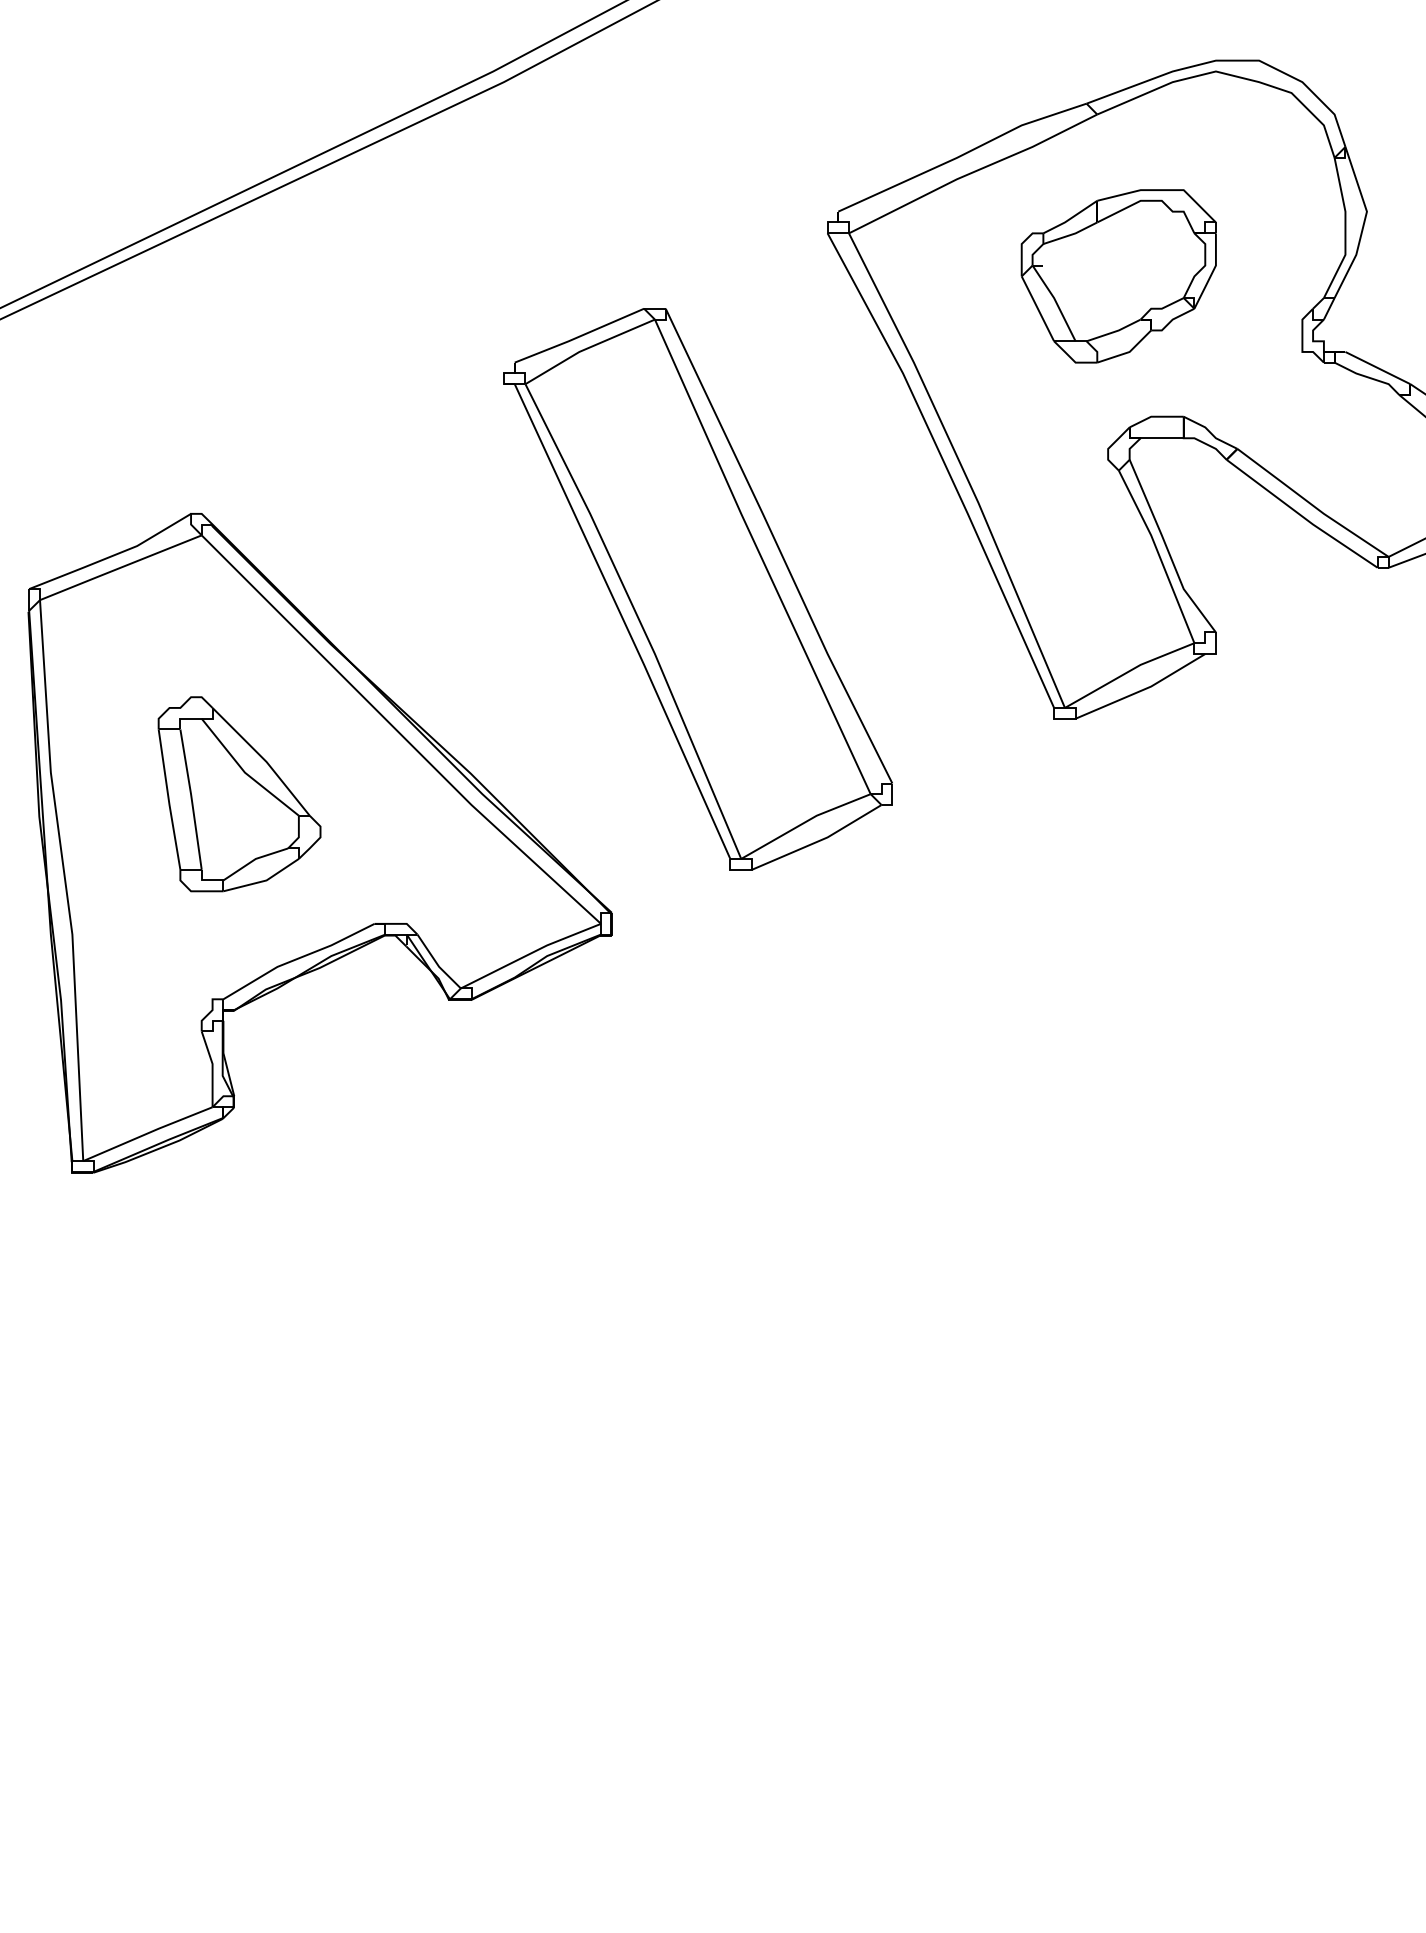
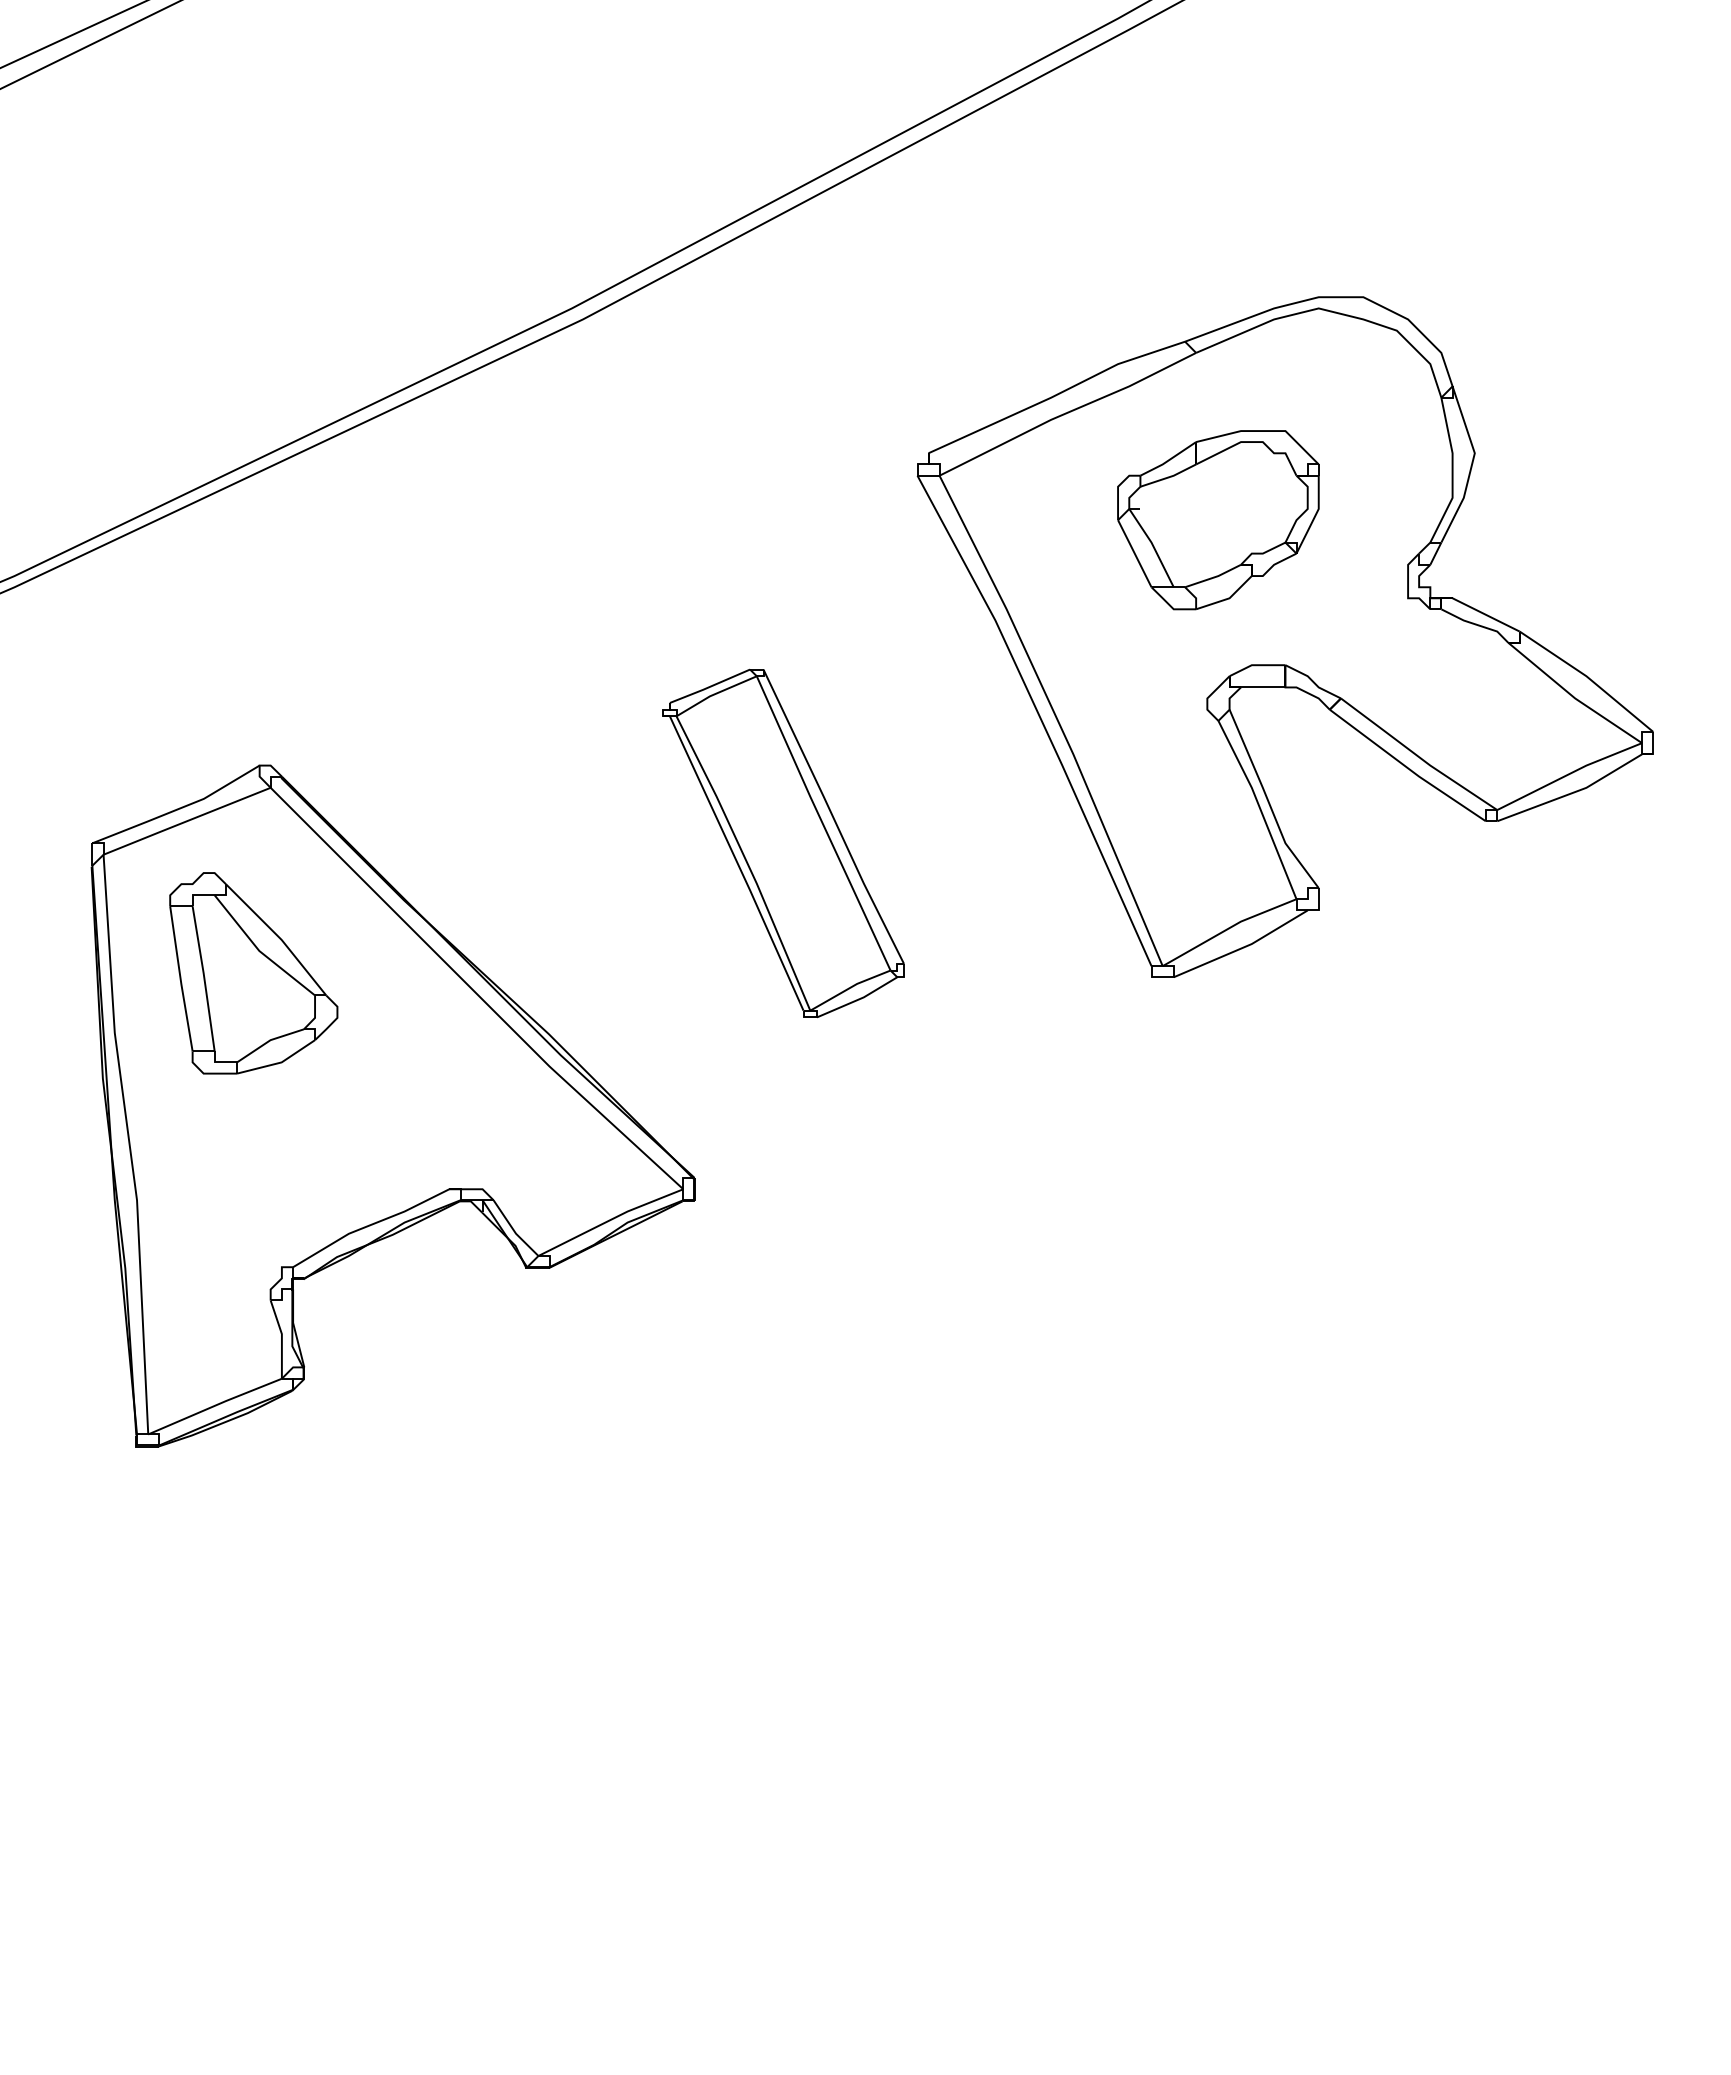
part: (697, 589) -> (783, 843), size x0.6
part: (239, 794) -> (253, 973), moved

